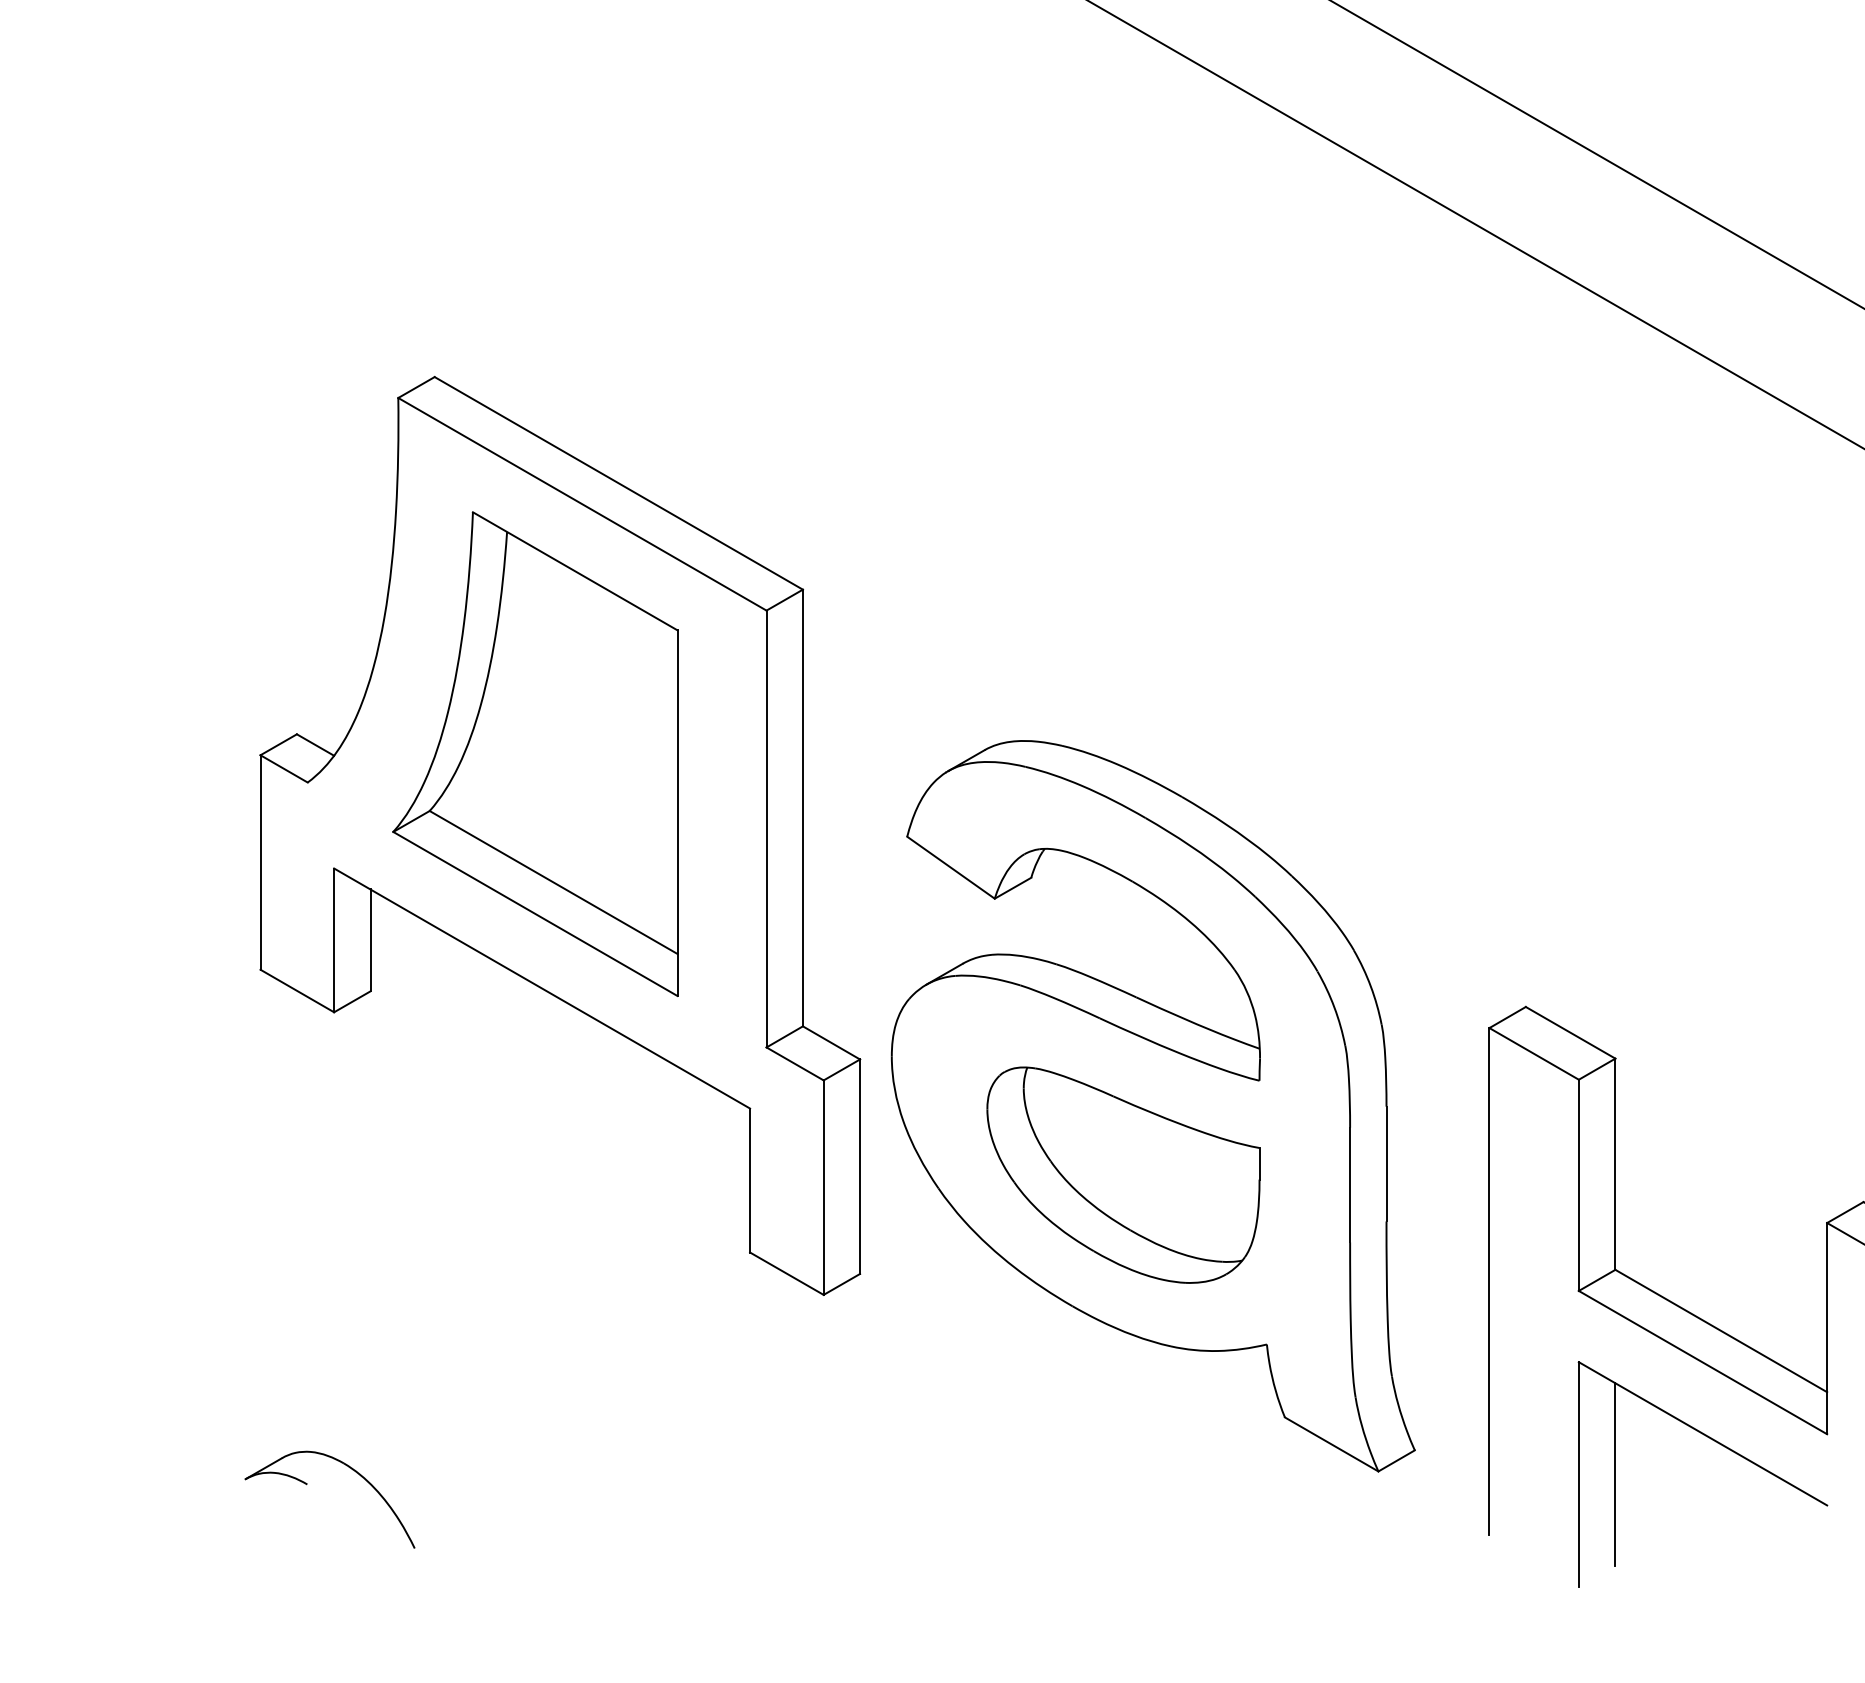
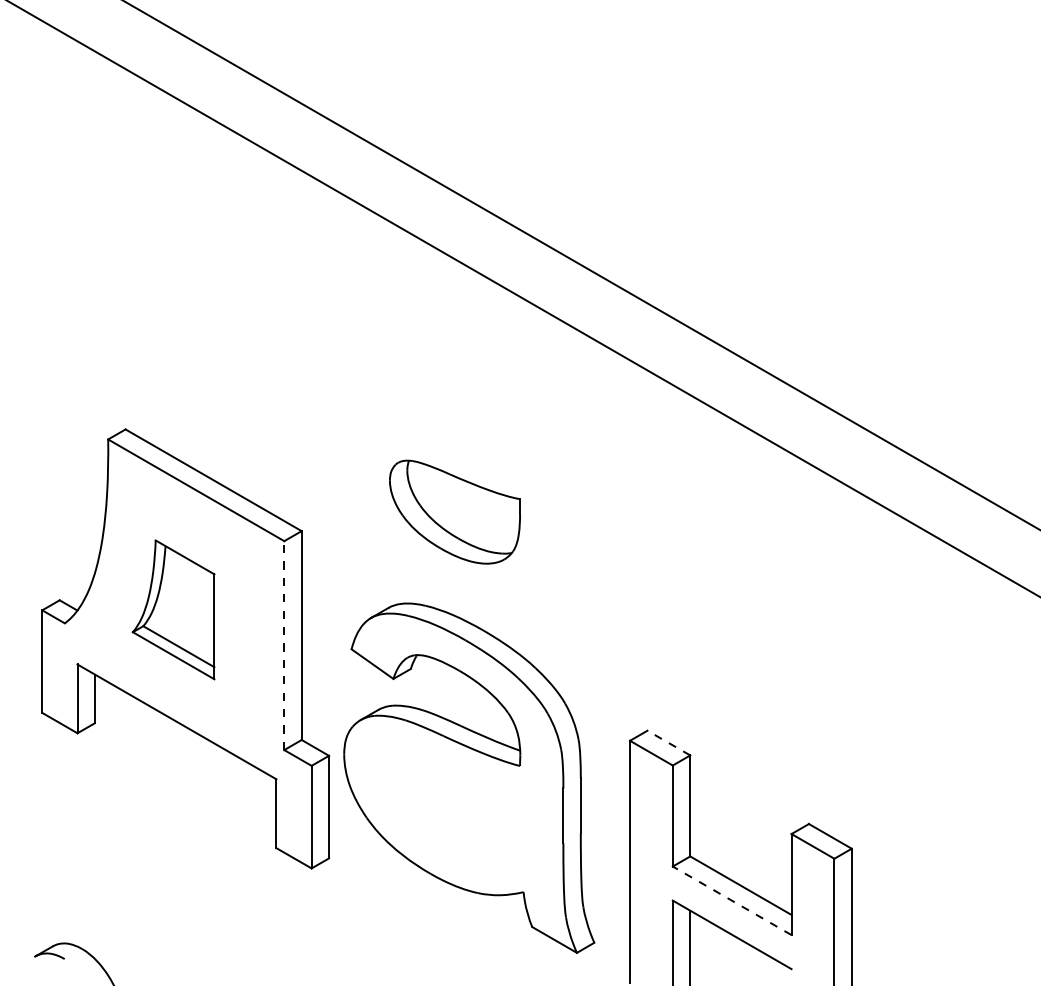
part: (534, 753) -> (173, 609), size x0.6
line: (766, 828) -> (284, 645), solid -> dashed
line: (1569, 1033) -> (668, 743), solid -> dashed
part: (1122, 1173) -> (454, 511), moved
line: (1703, 1361) -> (732, 900), solid -> dashed

